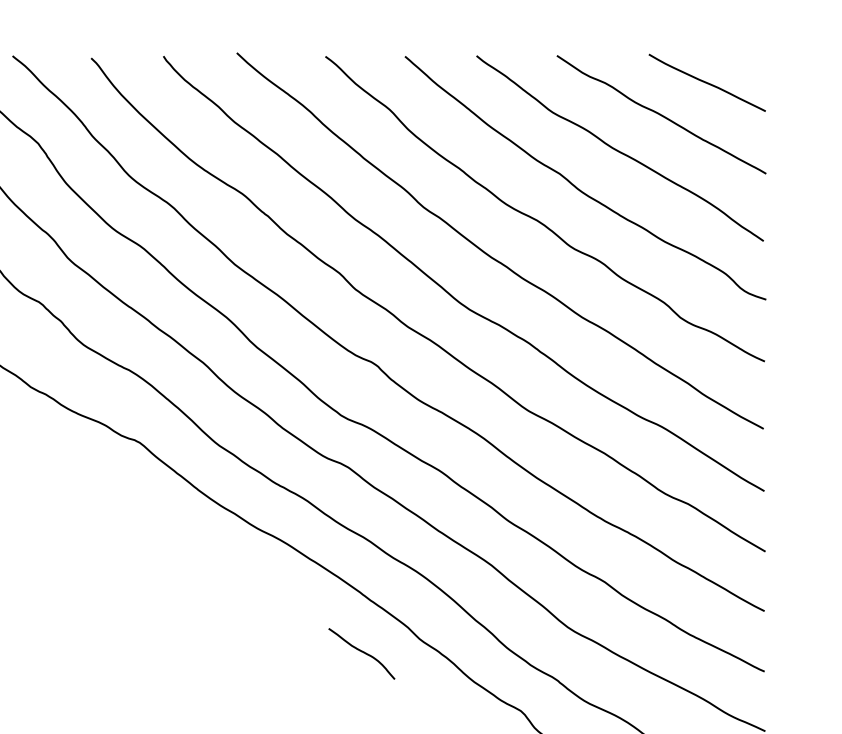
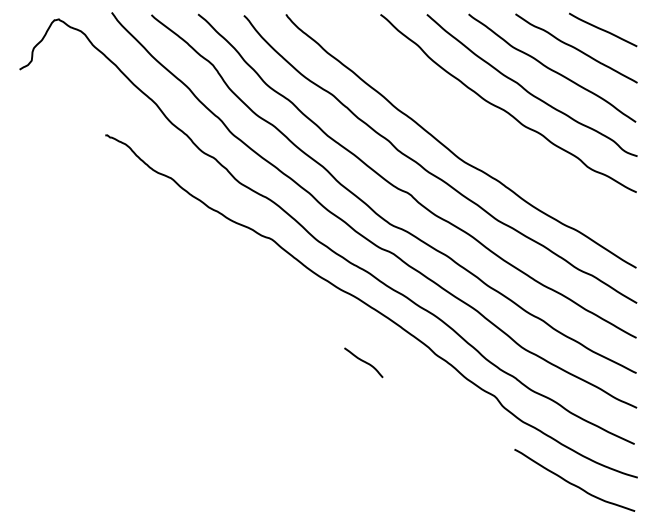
curve: (491, 255) -> (477, 130), removed
curve: (361, 653) -> (363, 362), moved

